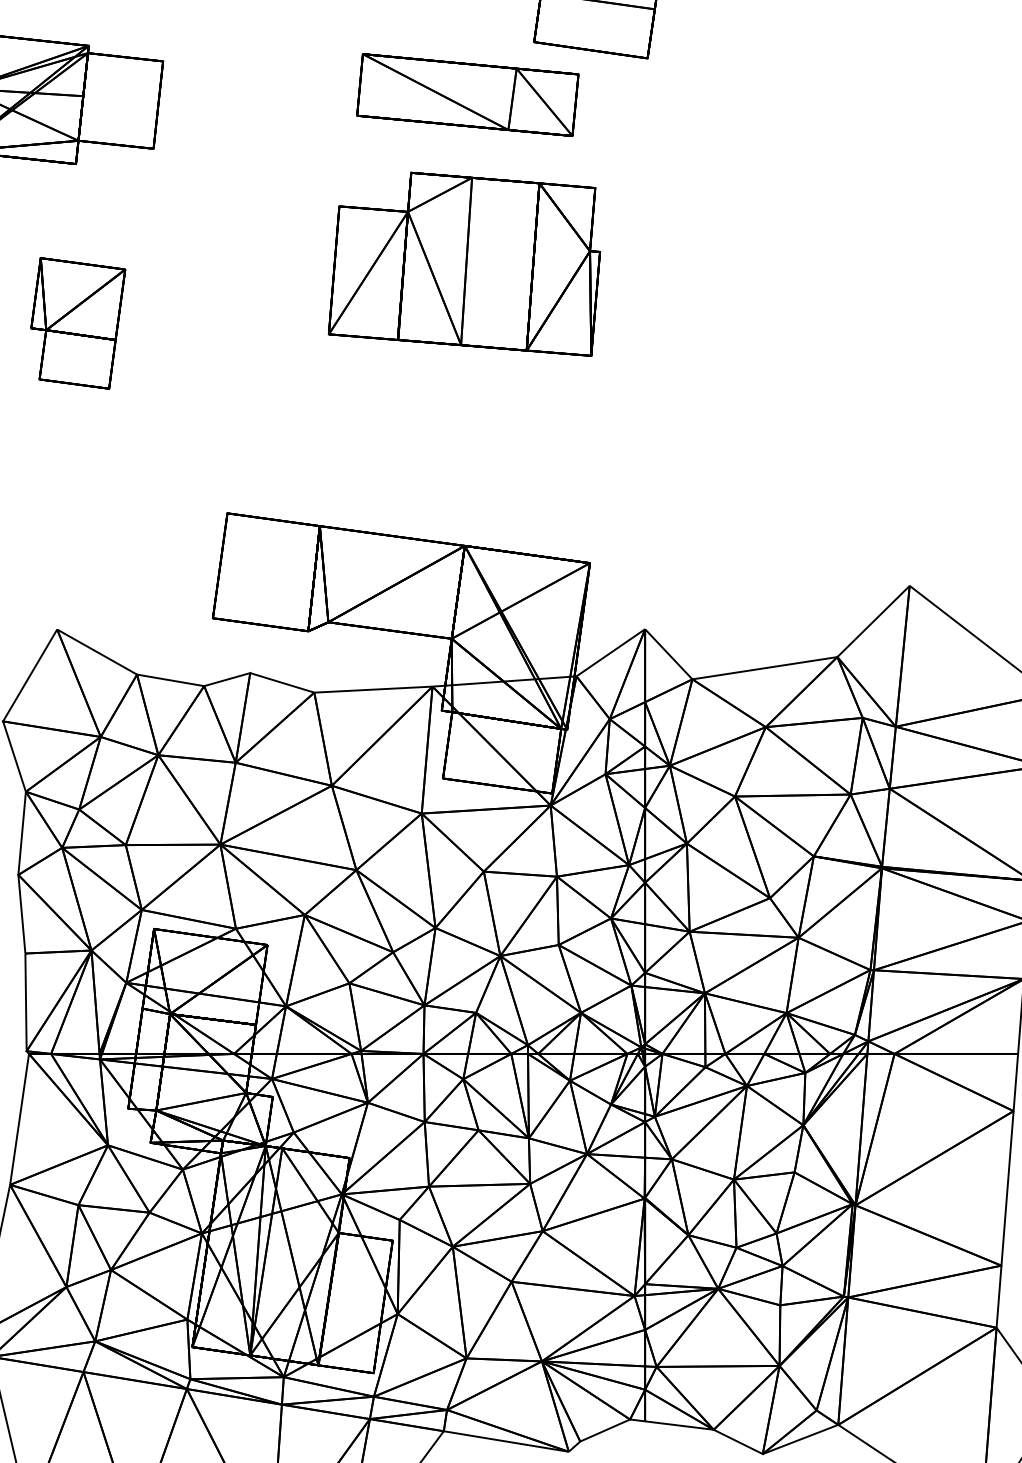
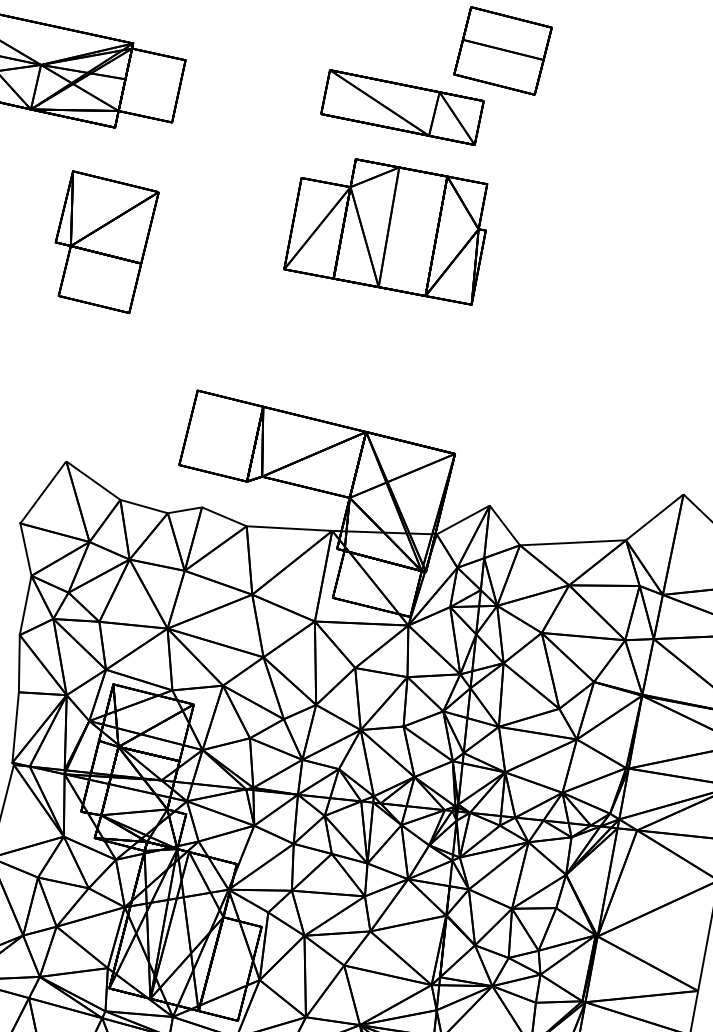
part: (78, 323) -> (104, 242), size x1.43

